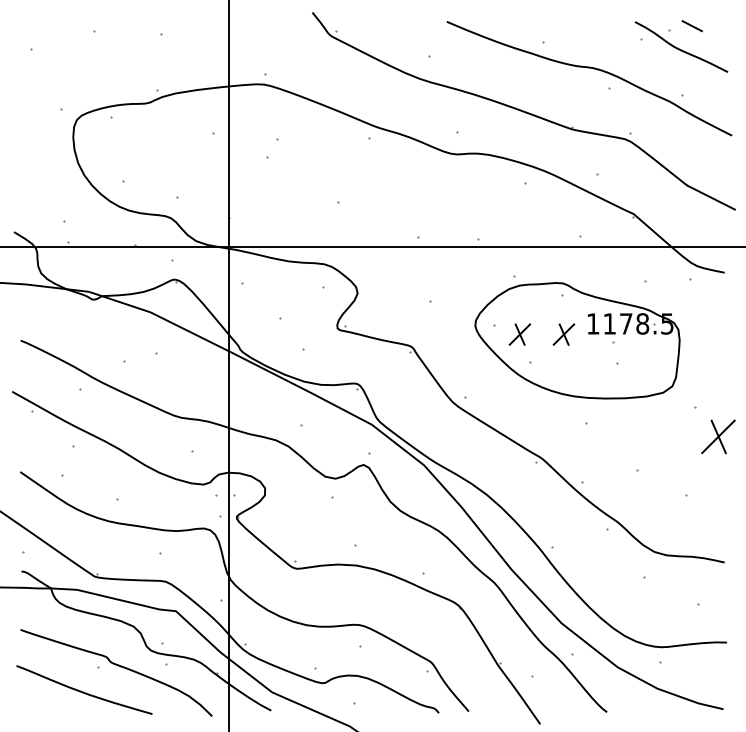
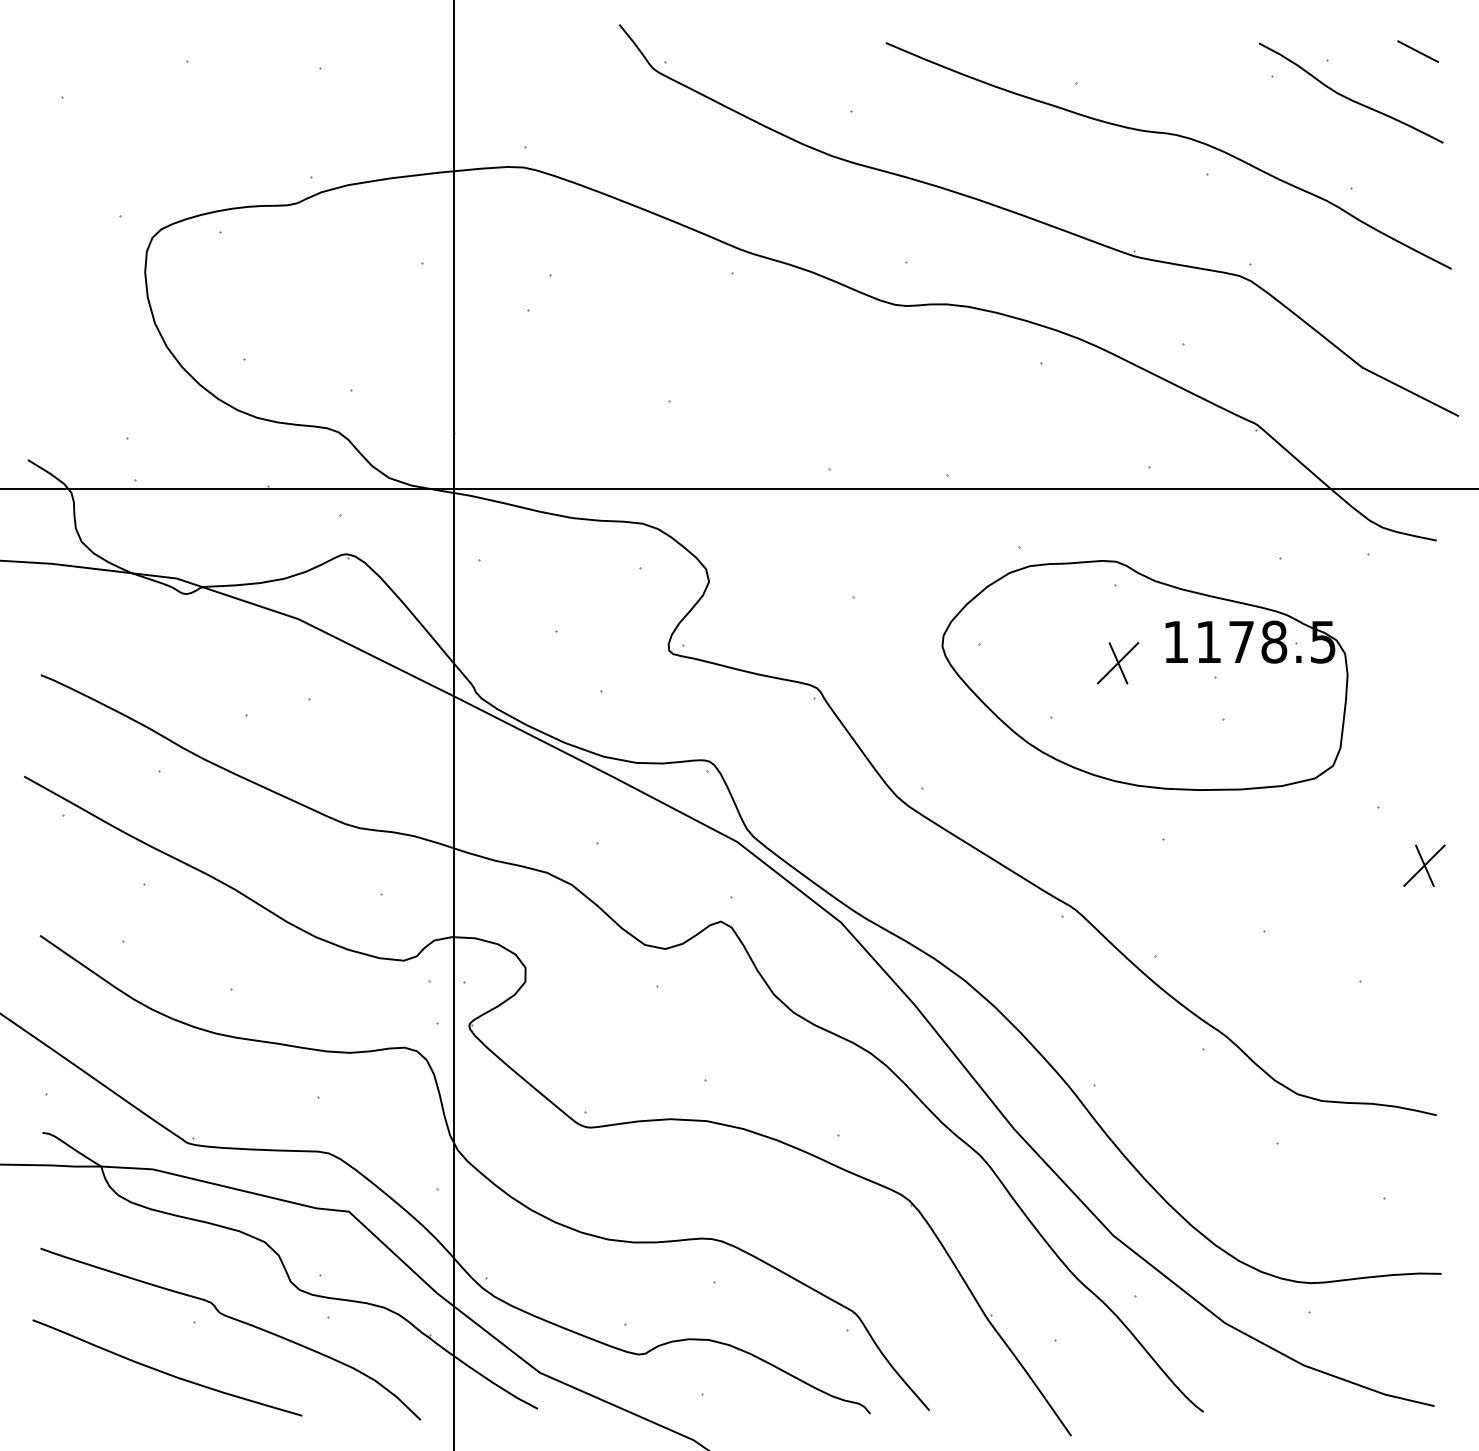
line: (691, 26) -> (1416, 52), moved
part: (519, 334) -> (1029, 663), removed
part: (718, 436) -> (1424, 865), size x0.62

